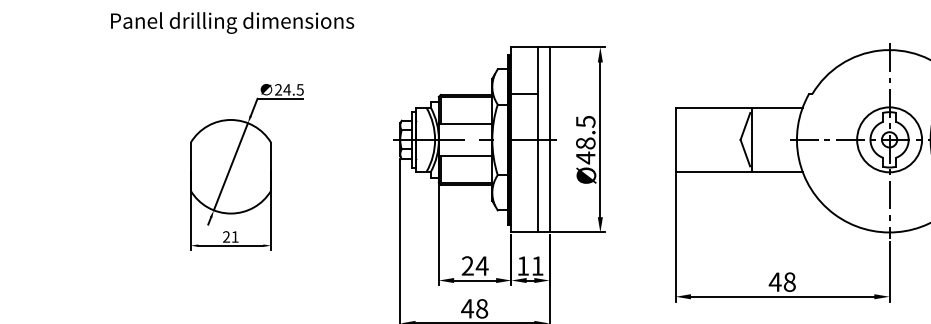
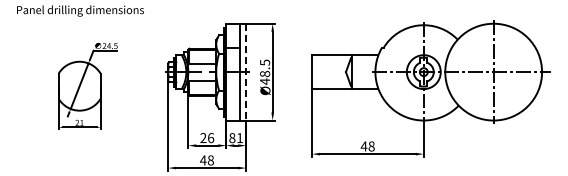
line: (550, 140) -> (246, 72), solid -> dashed
text: (481, 266) -> (210, 138), 24 -> 26
text: (523, 266) -> (232, 138), 11 -> 81

